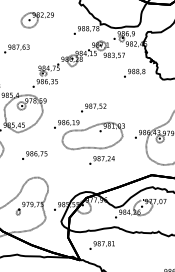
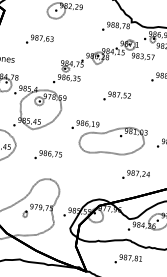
text: (93, 107) -> (117, 96), moved
text: (101, 160) -> (135, 175), moved
text: (101, 245) -> (127, 259), moved

